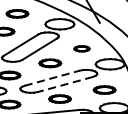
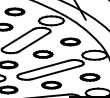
part: (82, 48) -> (70, 41), size x1.43
line: (51, 78) -> (44, 67), dashed -> solid
line: (65, 84) -> (56, 72), dashed -> solid

